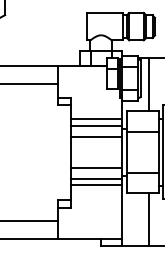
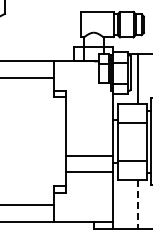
line: (96, 118) -> (89, 110), removed
line: (96, 125) -> (89, 116), removed
line: (96, 136) -> (89, 126), removed
line: (96, 179) -> (89, 166), removed
line: (149, 220) -> (138, 204), solid -> dashed

